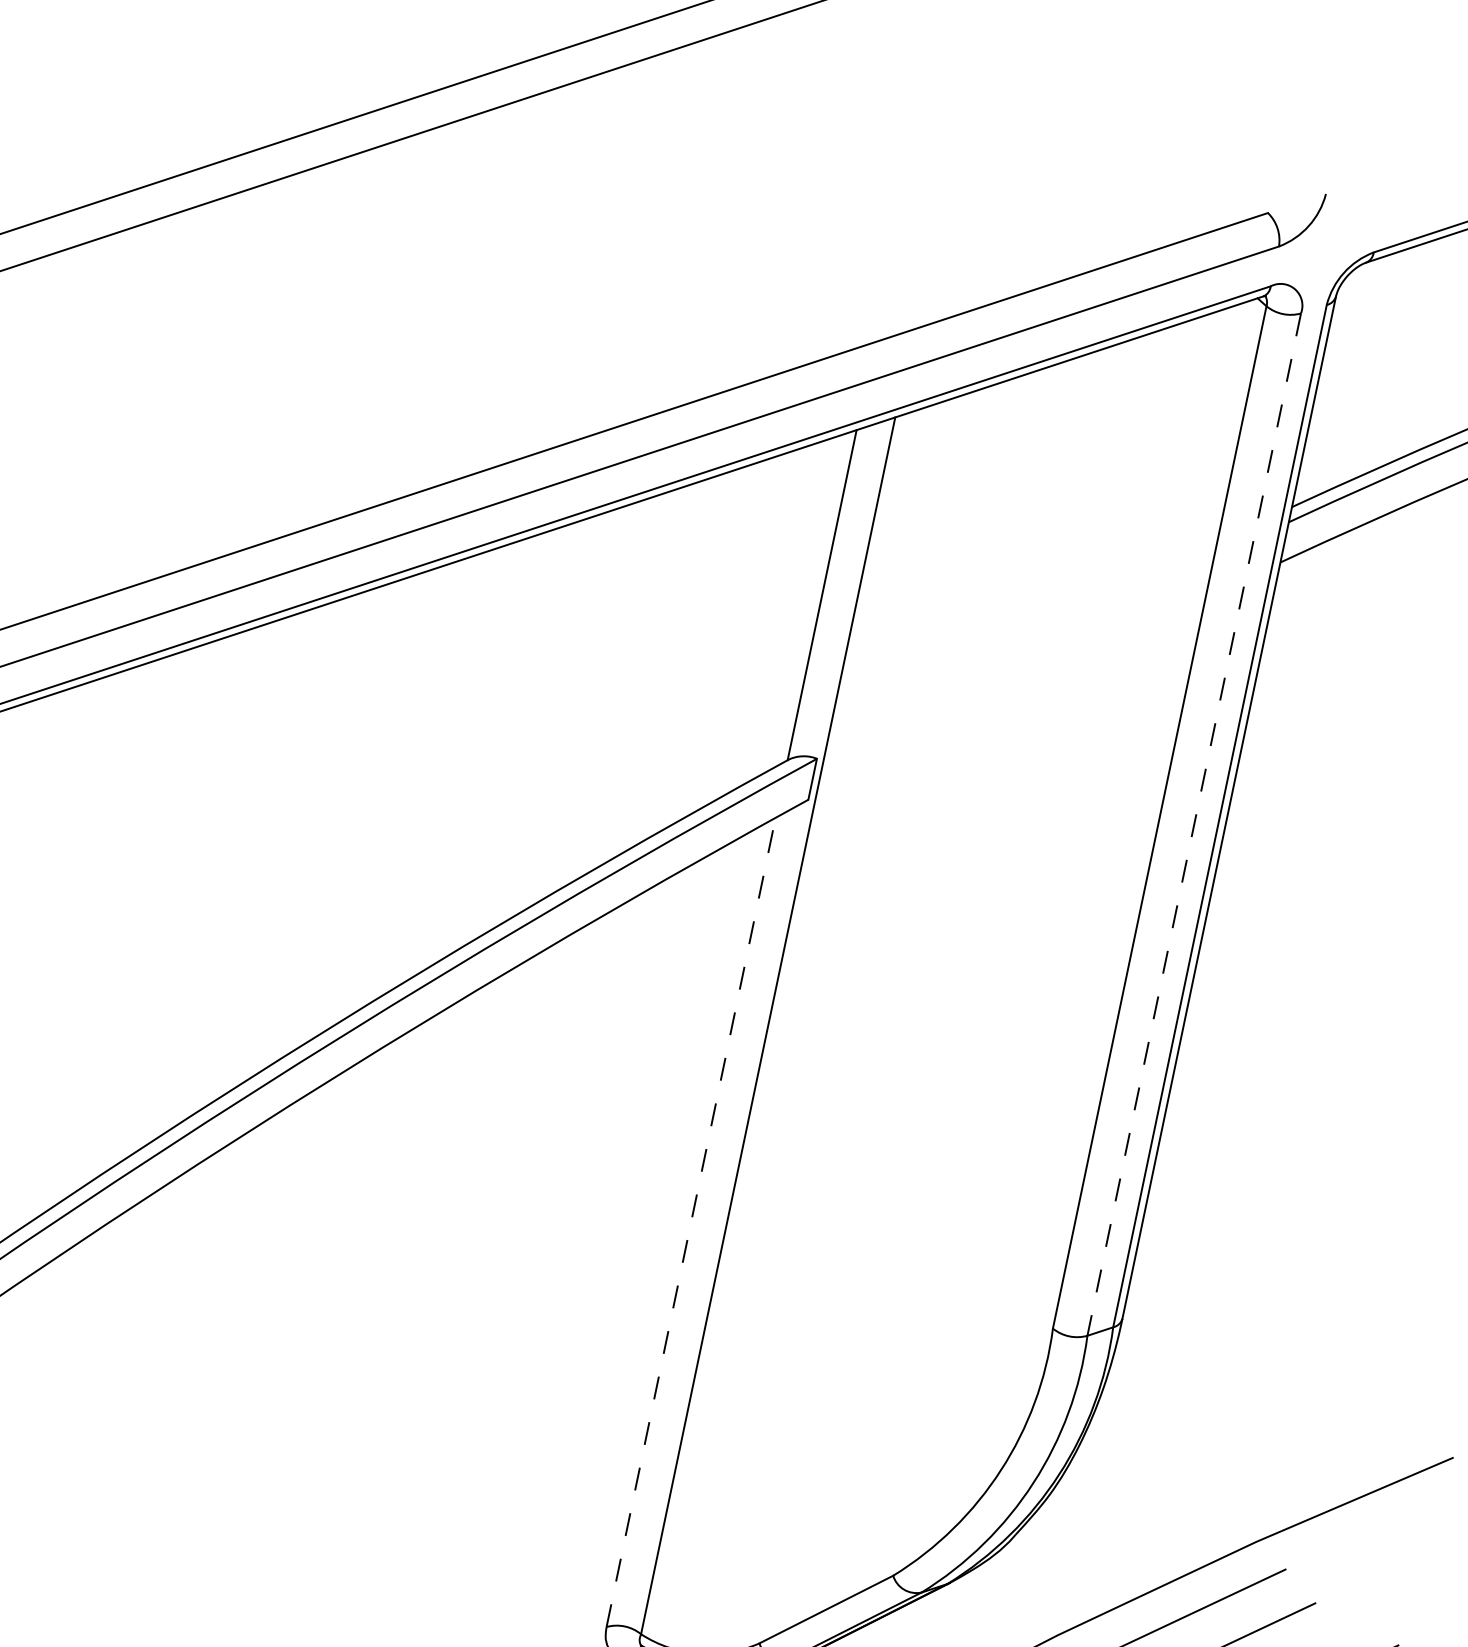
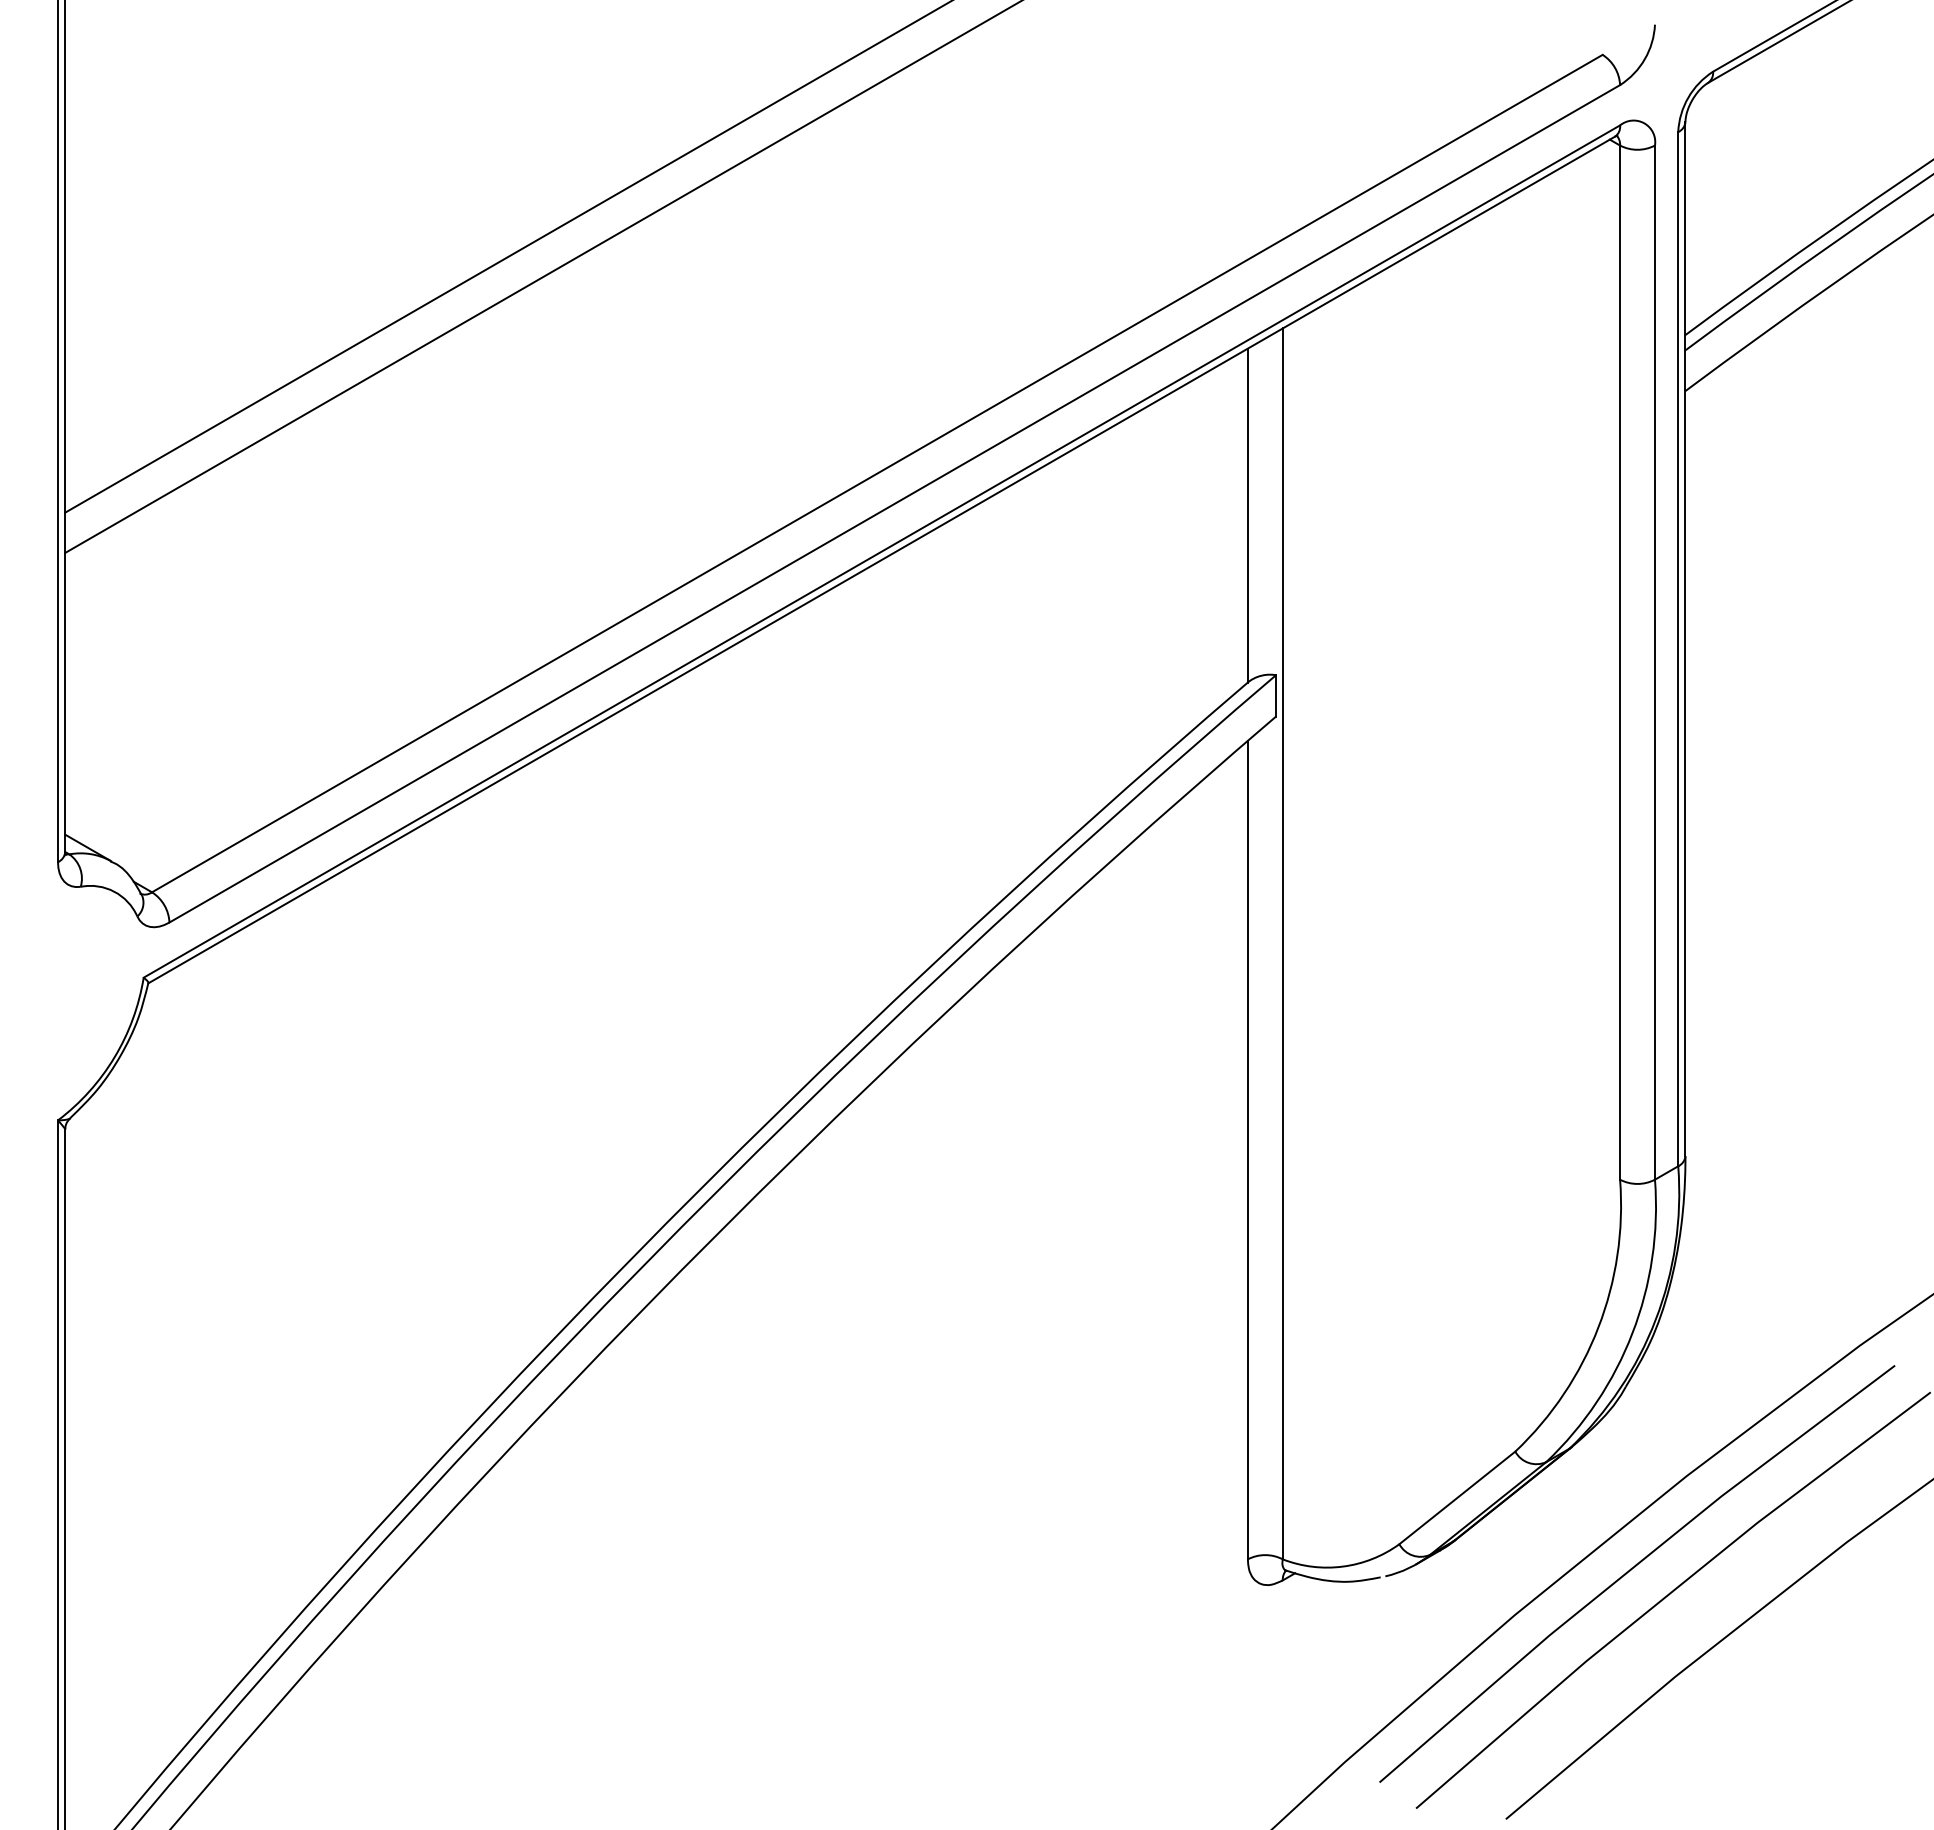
line: (1193, 825) -> (1654, 663), dashed -> solid
line: (690, 1221) -> (1247, 1149), dashed -> solid

